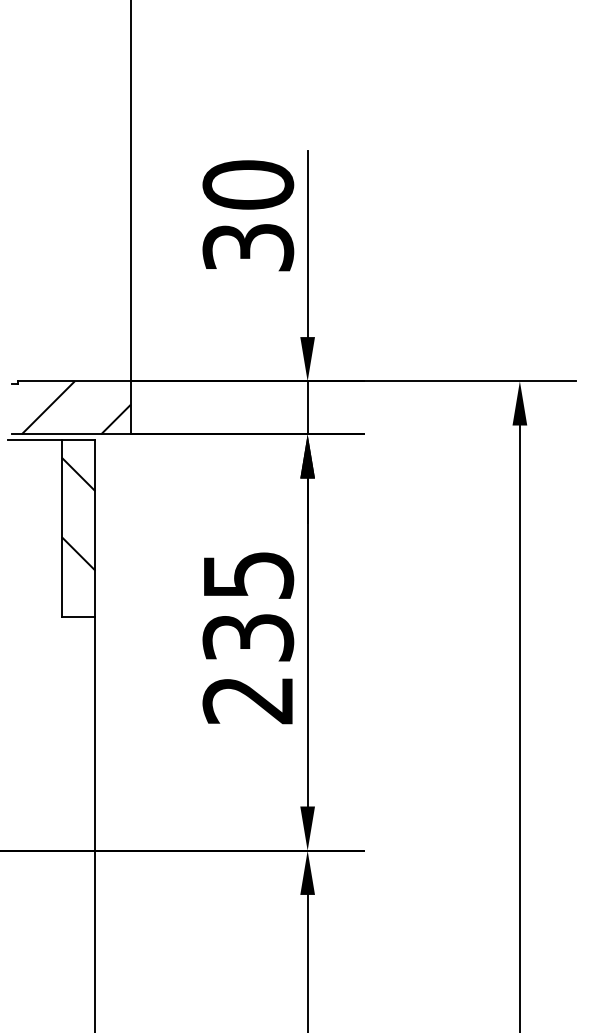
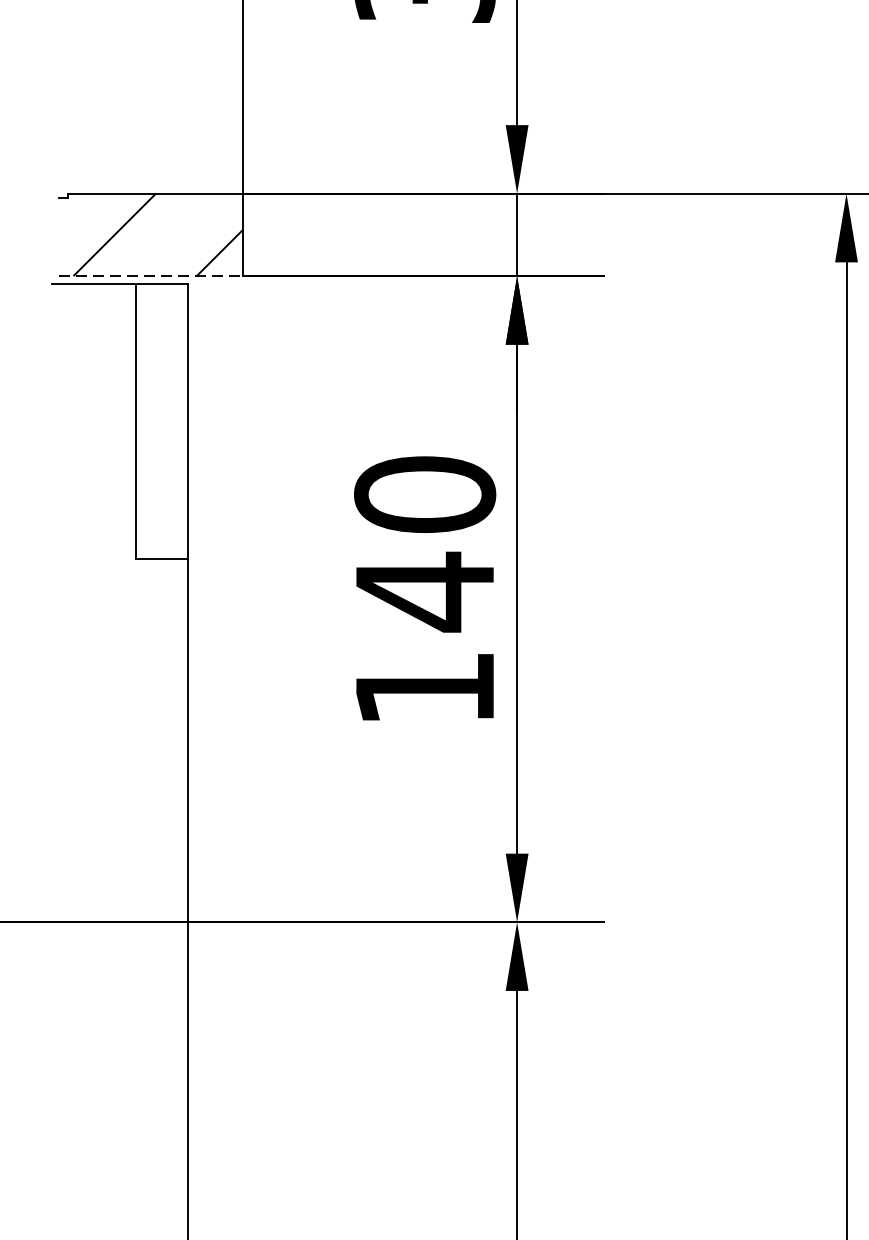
line: (72, 434) -> (152, 276), solid -> dashed
hatch: (78, 536) -> (161, 434), removed
text: (248, 637) -> (425, 591), 235 -> 140

